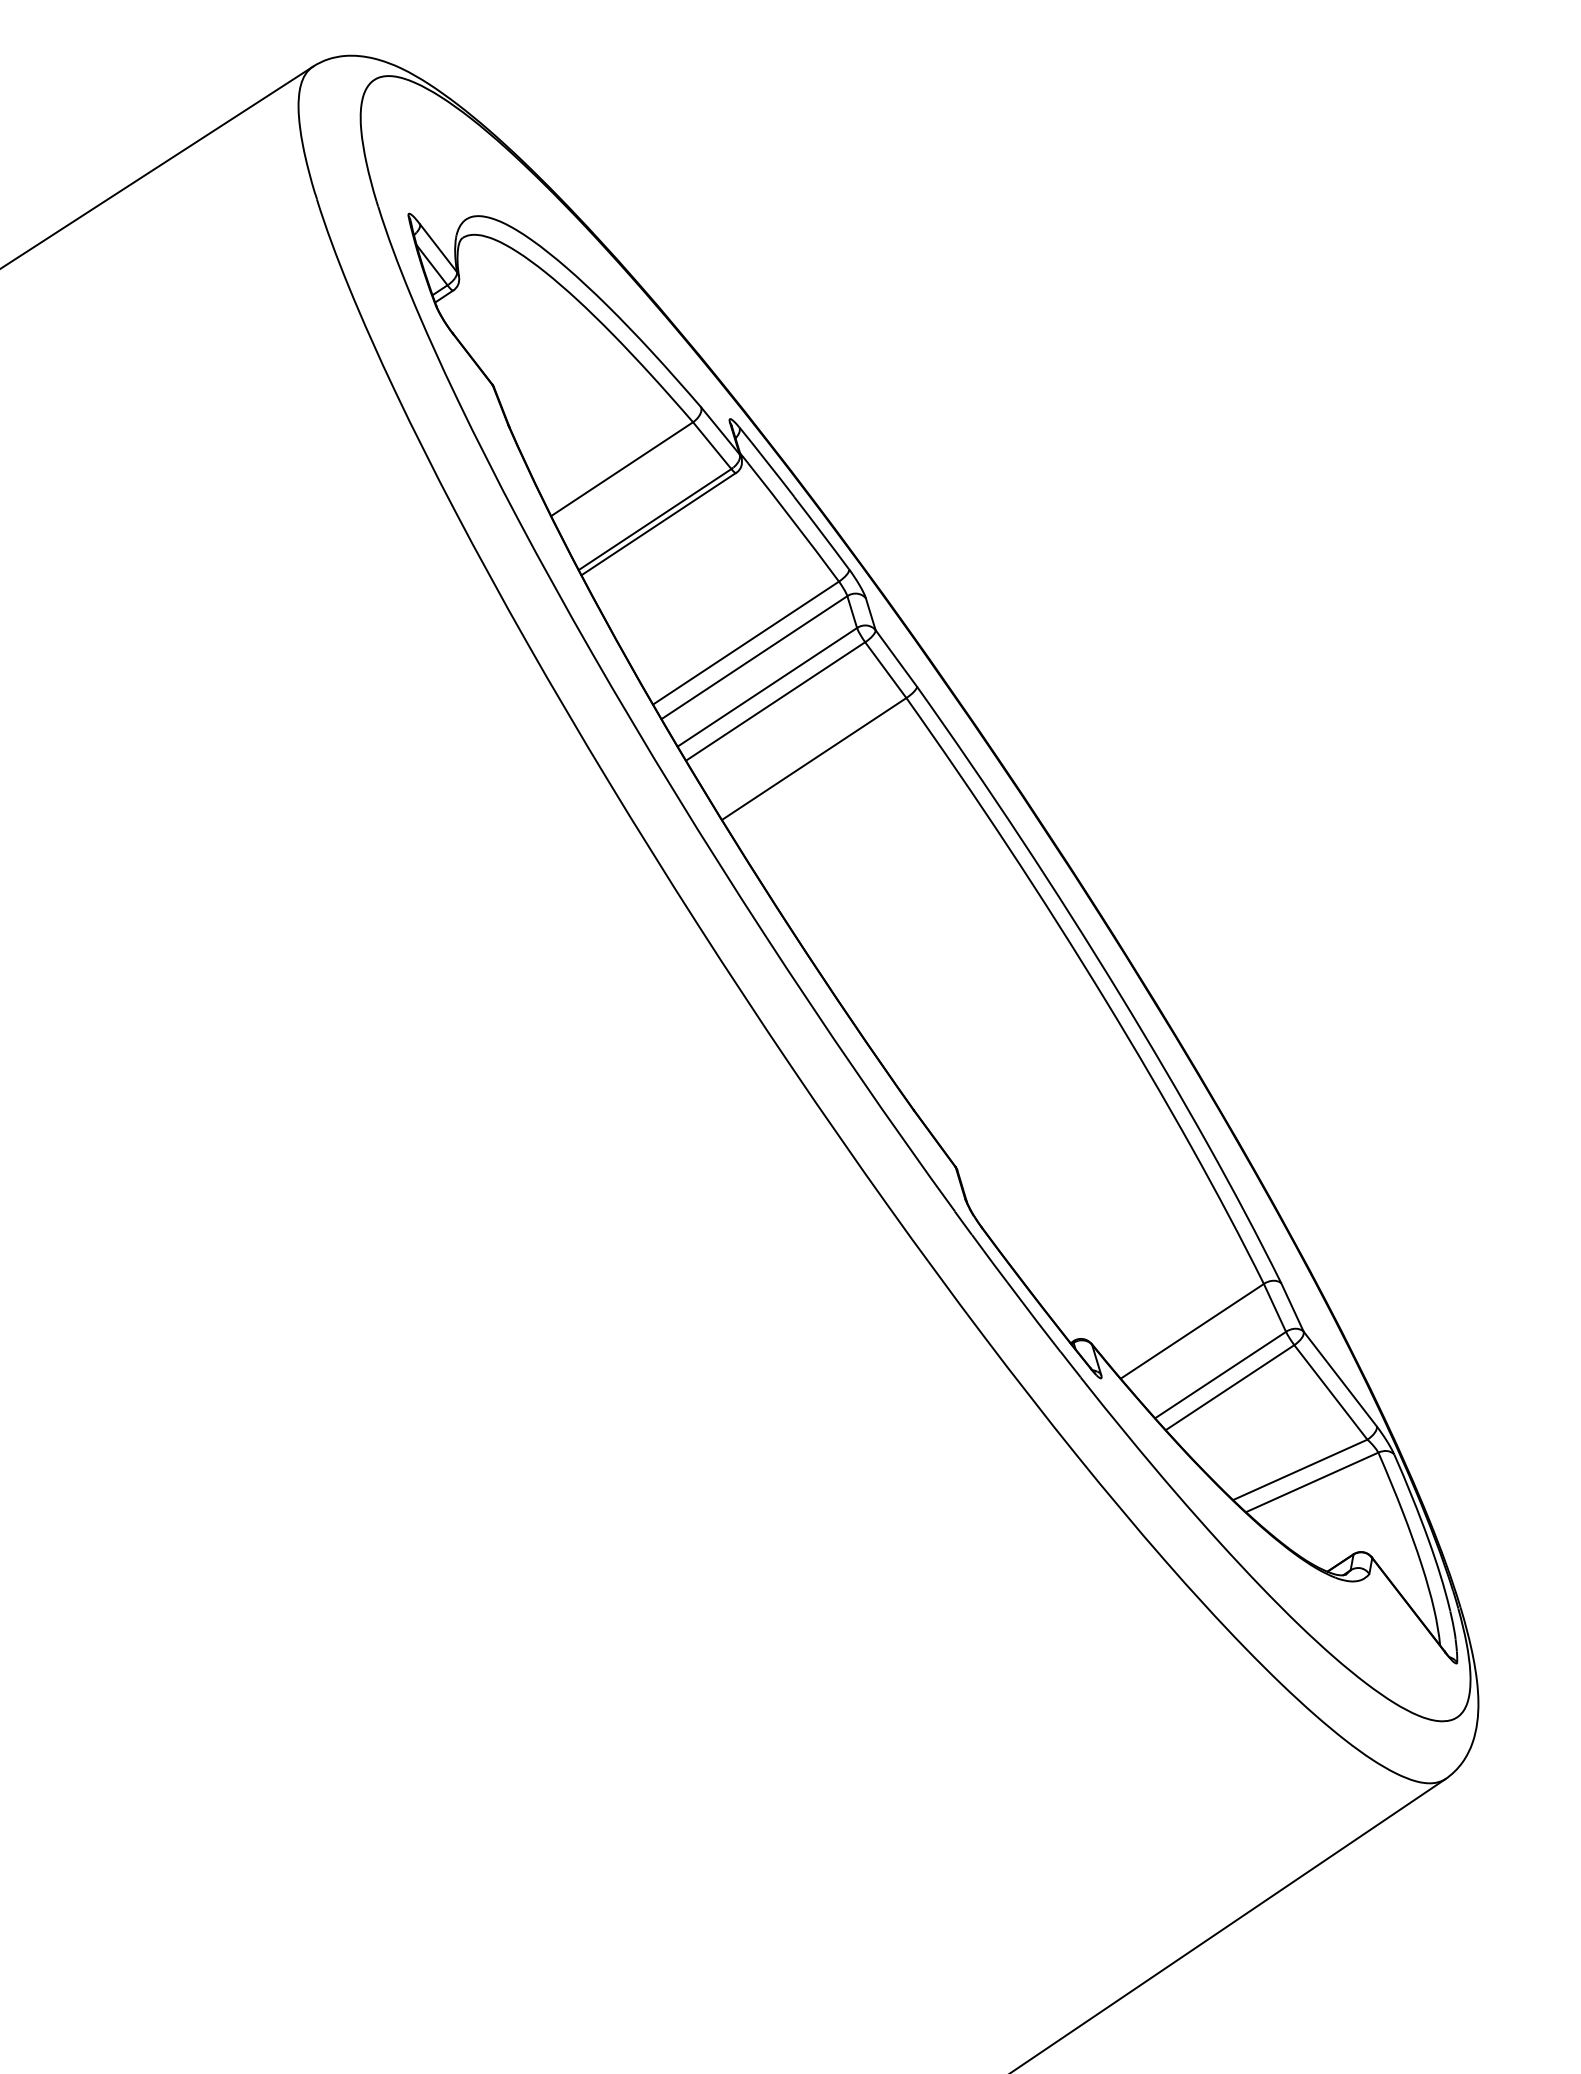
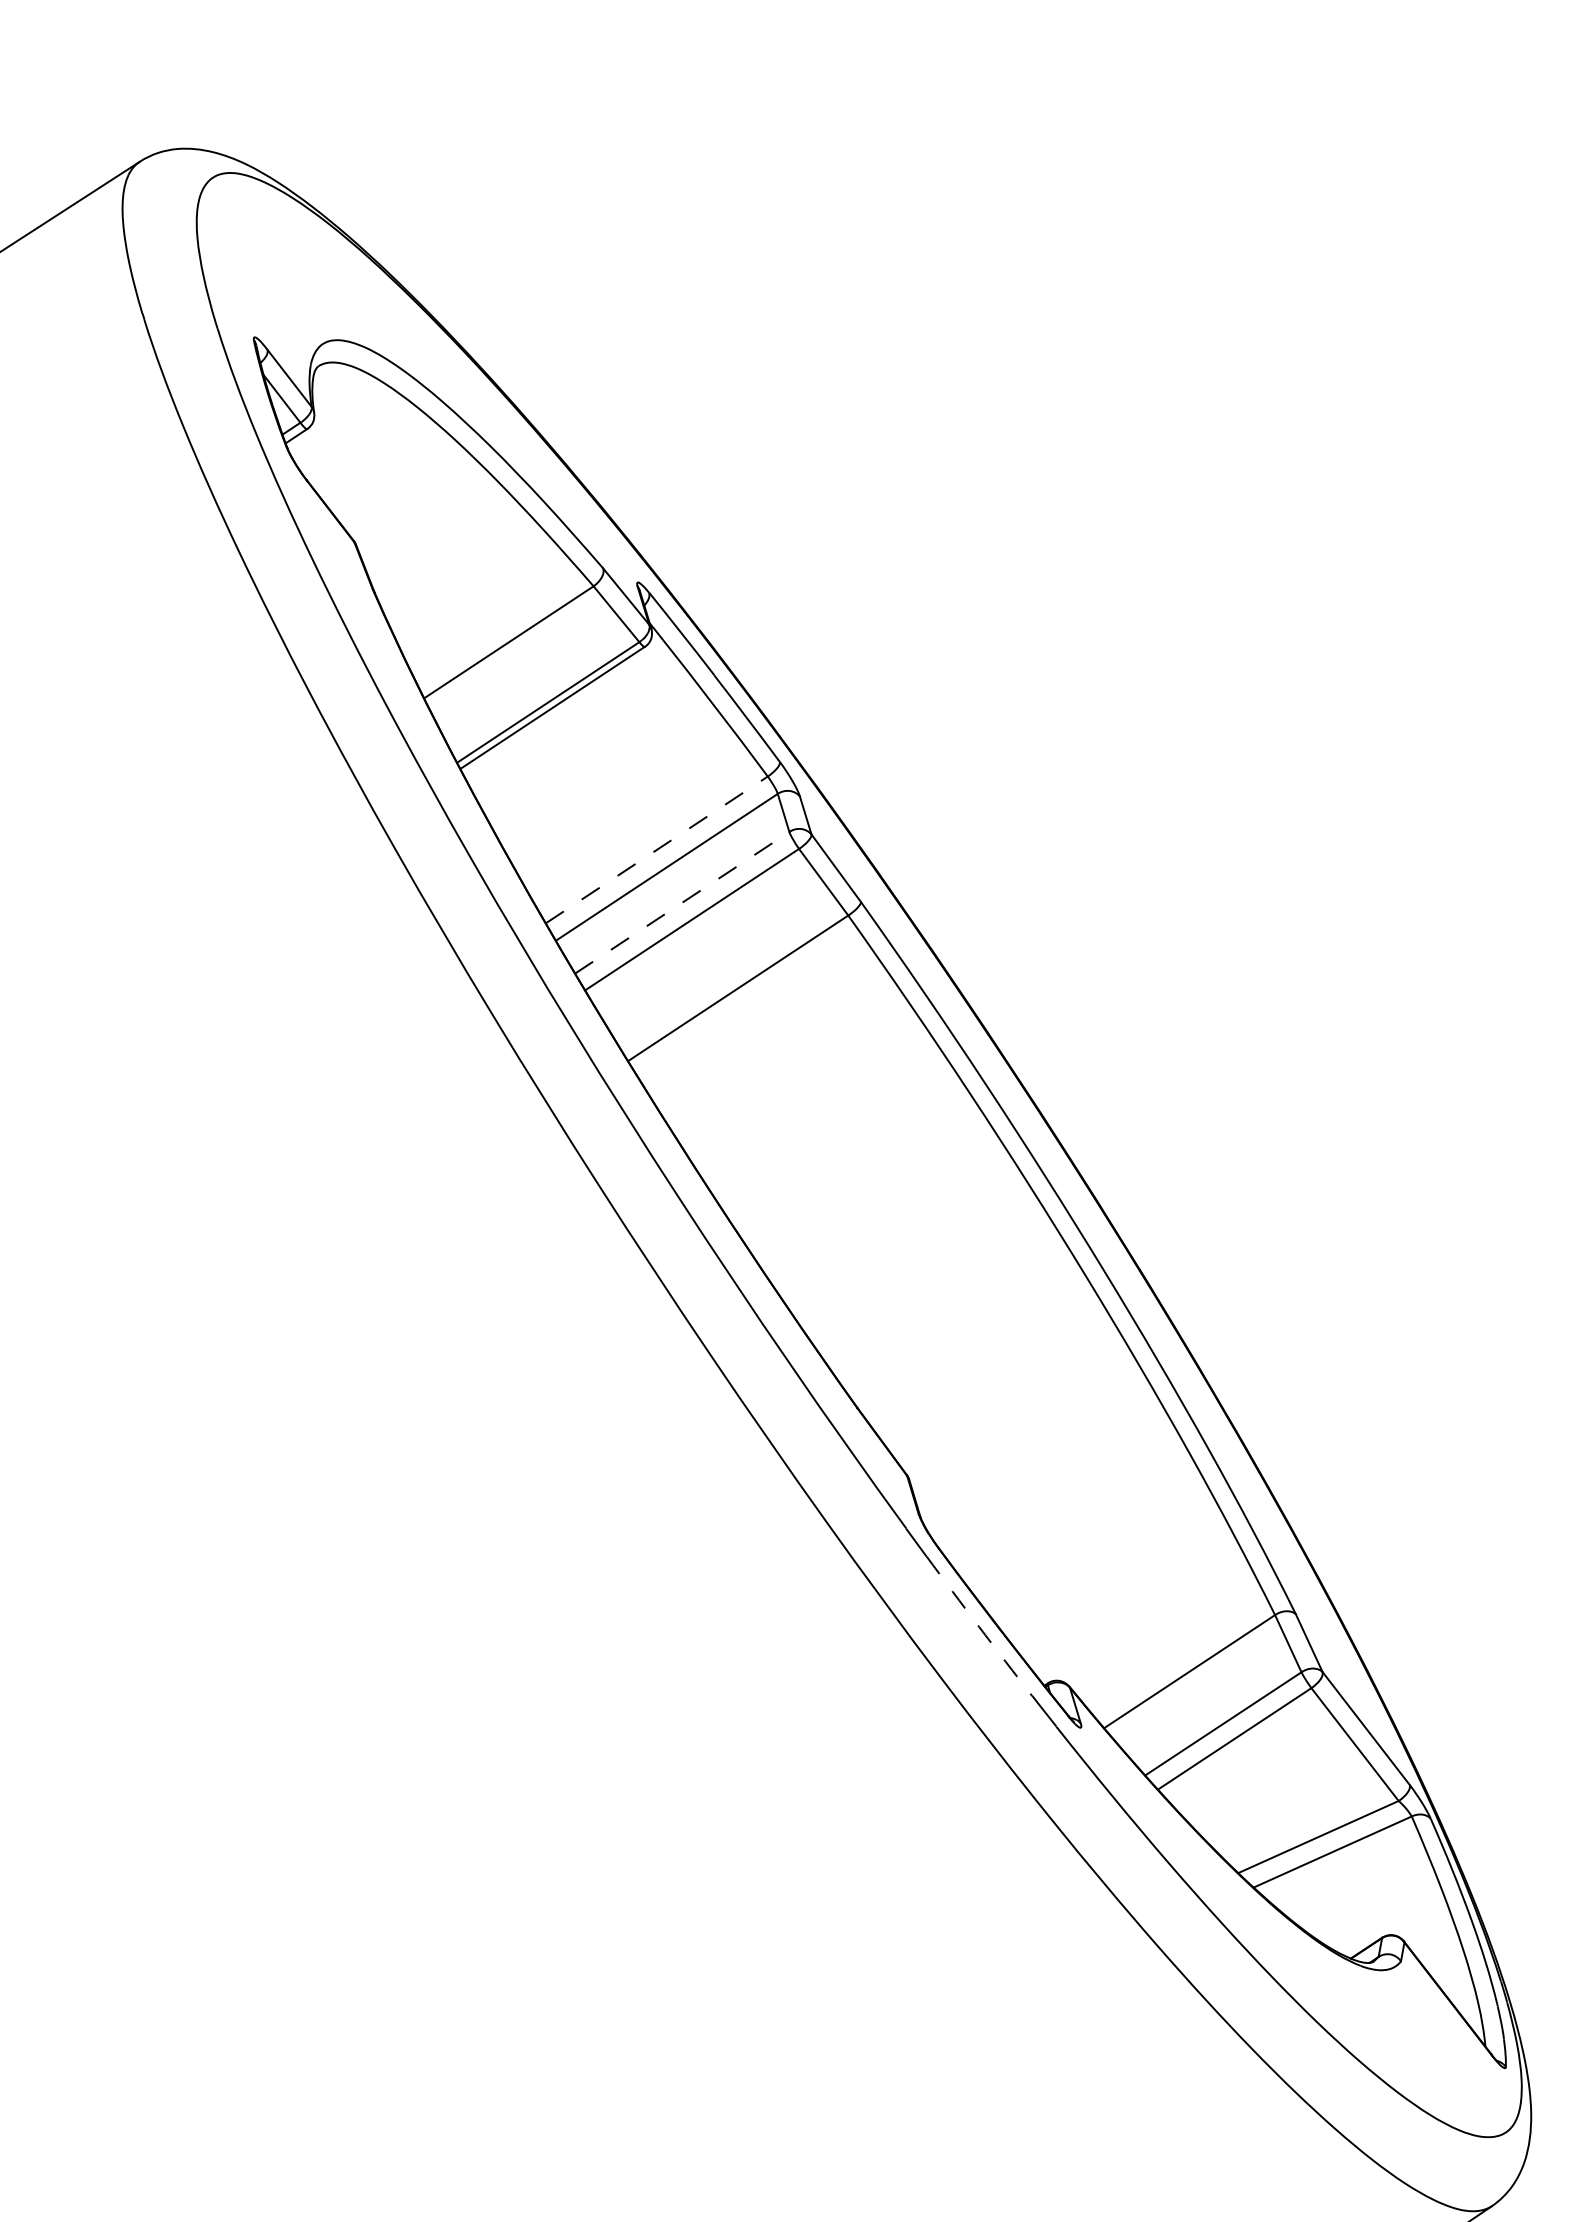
line: (746, 642) -> (657, 849), solid -> dashed
line: (767, 687) -> (682, 902), solid -> dashed
arc: (1015, 1293) -> (978, 1626), solid -> dashed

